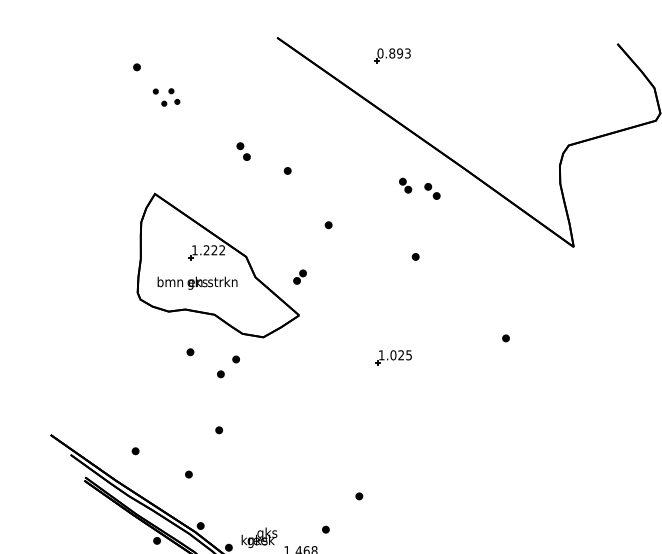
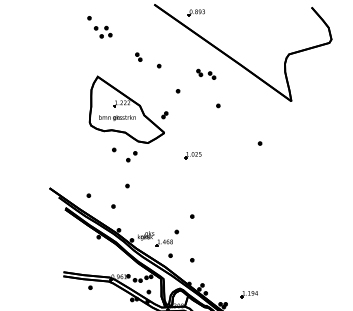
part: (390, 54) -> (195, 12), moved
part: (165, 95) -> (102, 31), size x1.43
part: (420, 186) -> (206, 73), moved
part: (392, 357) -> (192, 155), moved

